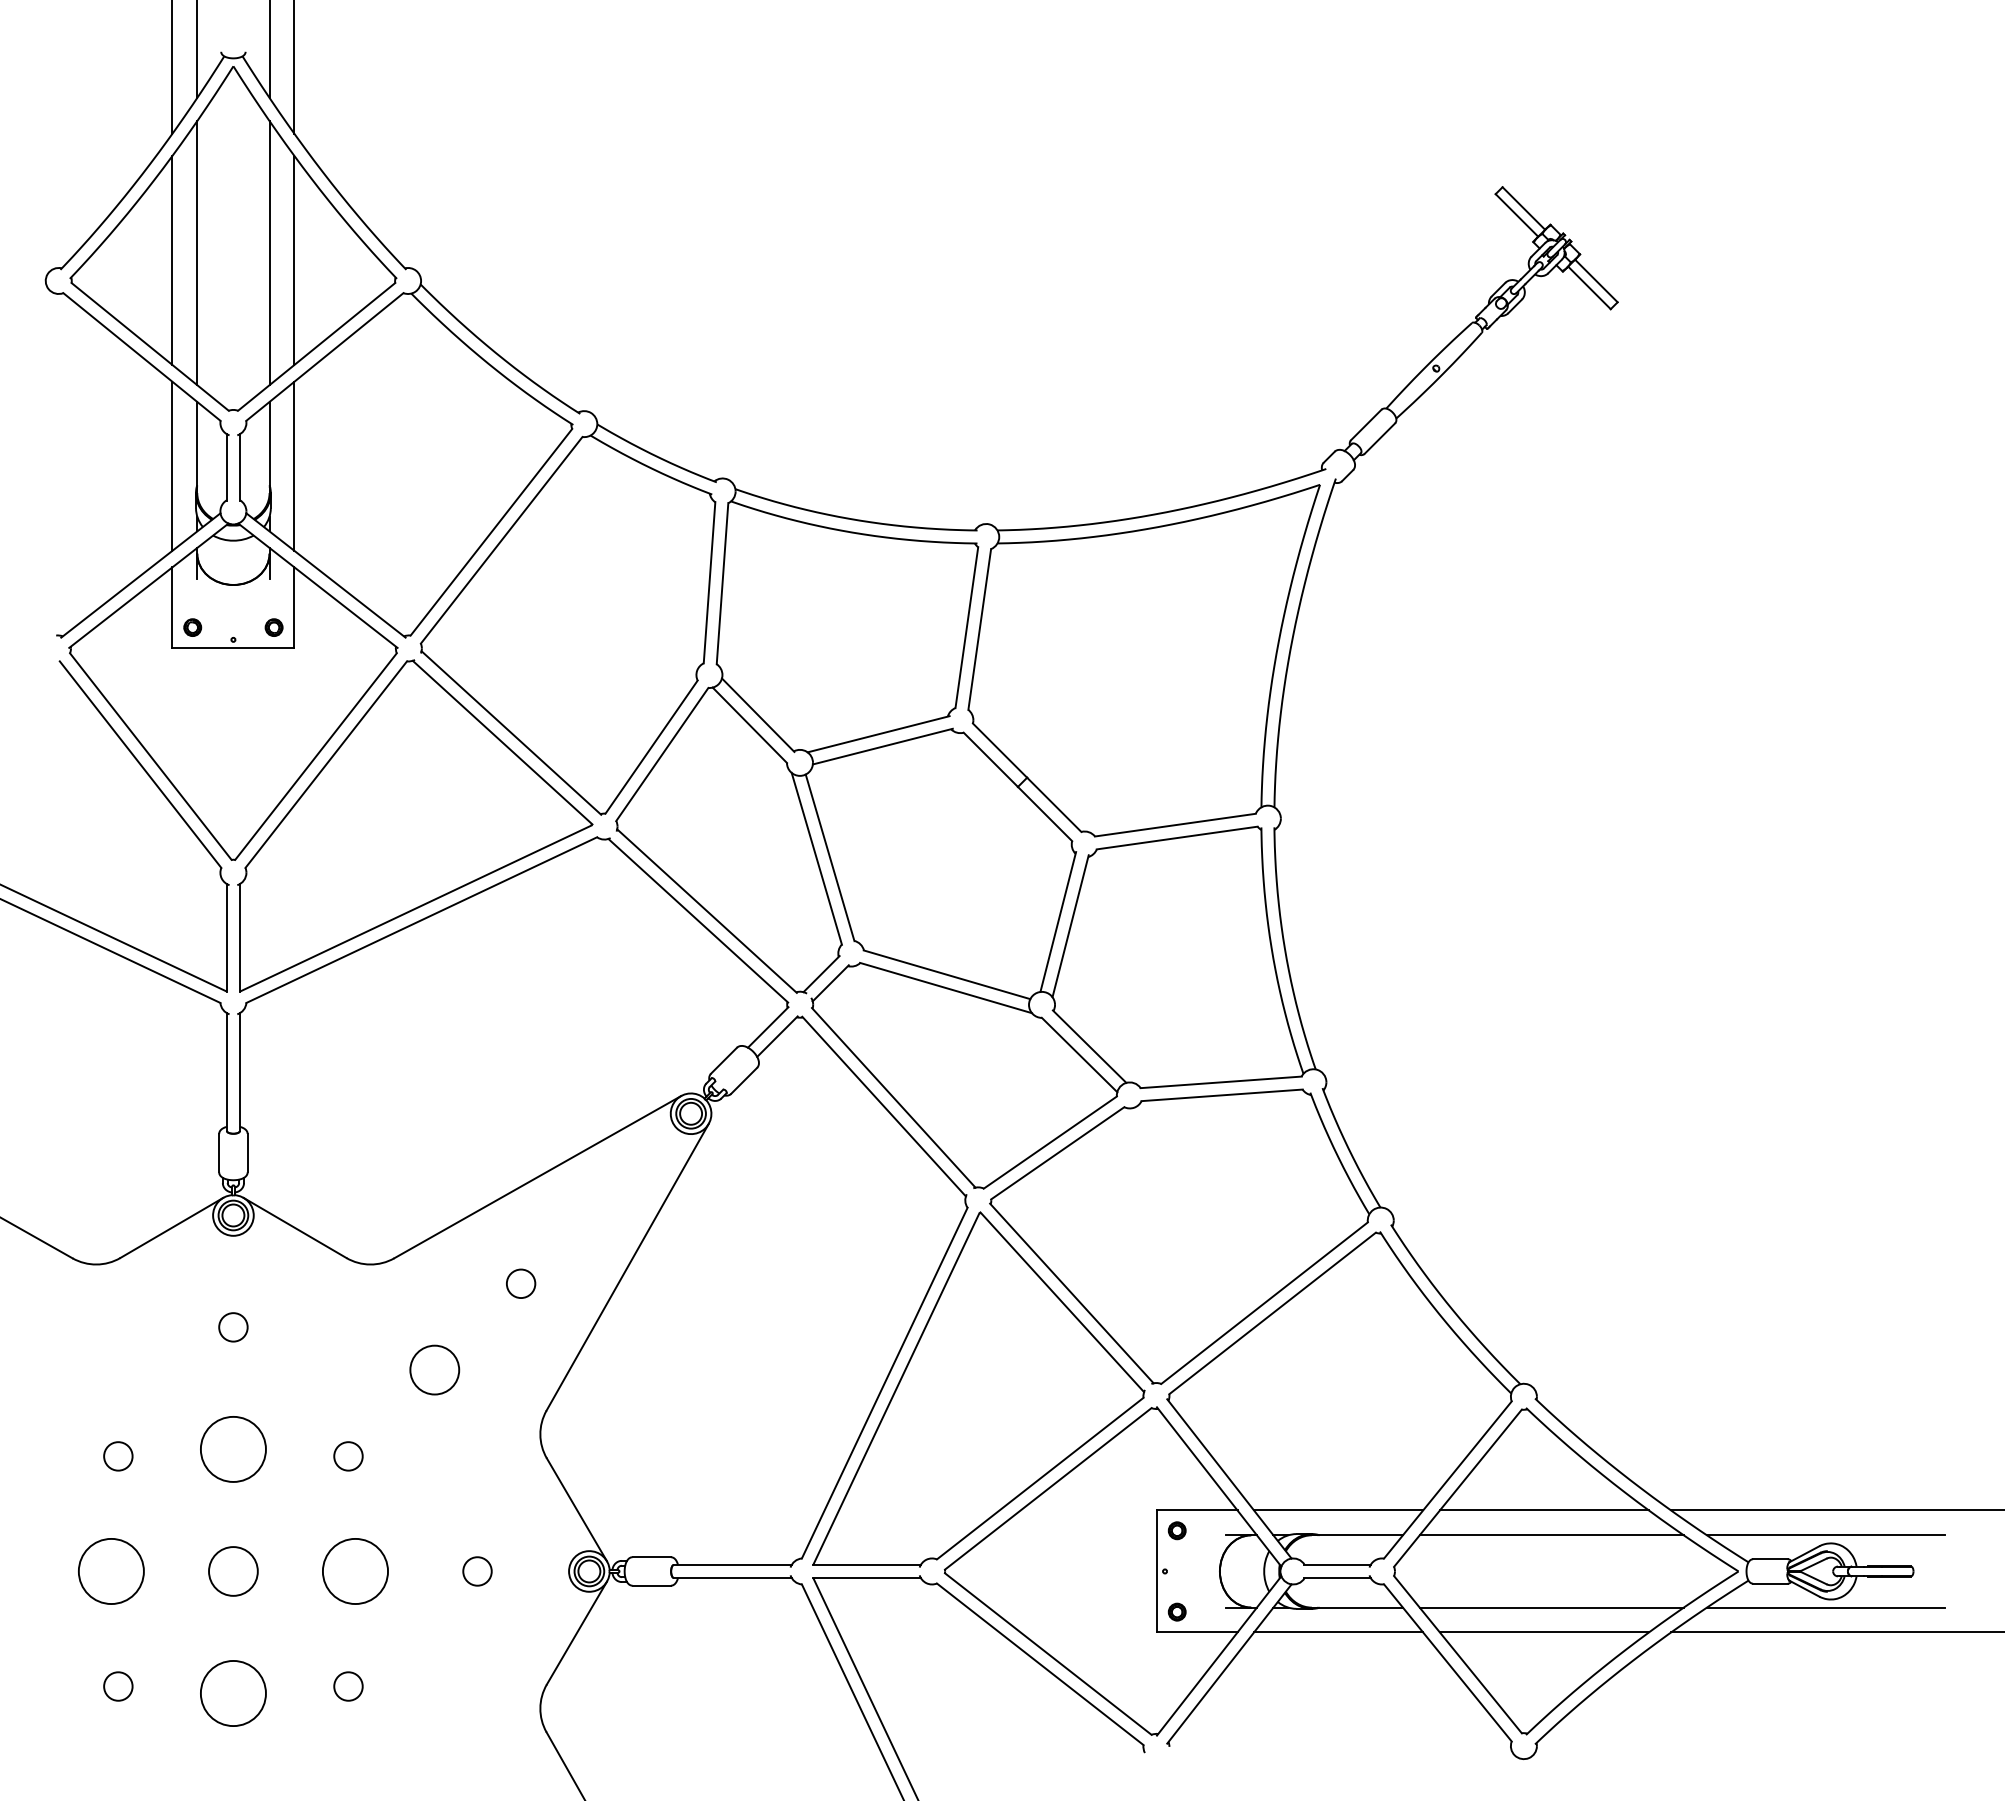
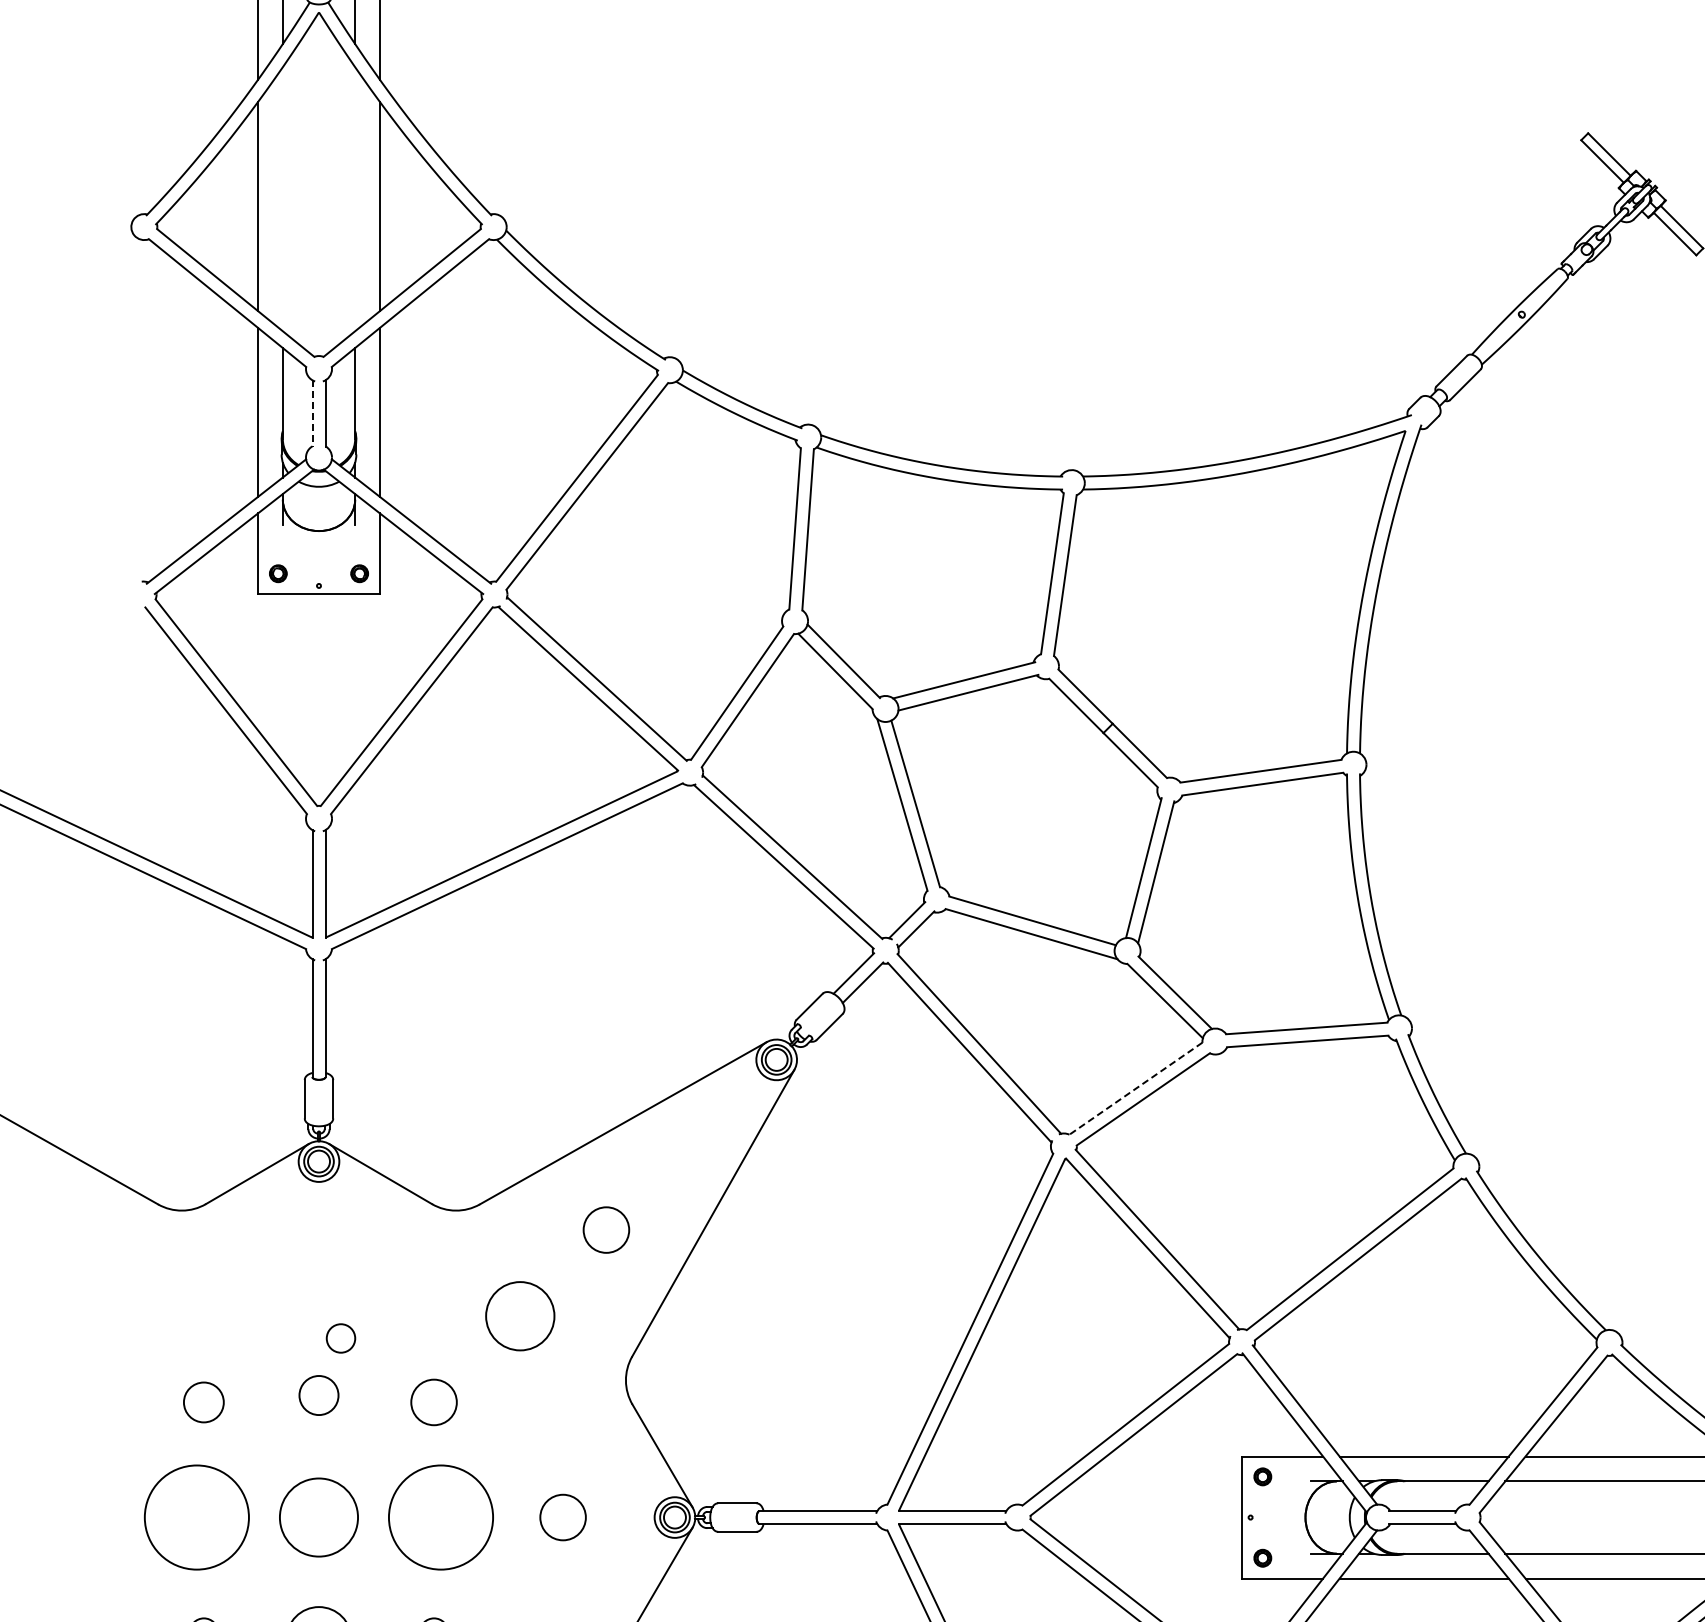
line: (197, 253) -> (283, 199), removed
line: (269, 253) -> (355, 199), removed
line: (226, 467) -> (312, 413), solid -> dashed
line: (1050, 1142) -> (1136, 1088), solid -> dashed
circle: (521, 1283) -> (607, 1229), size x1.6
circle: (233, 1327) -> (341, 1338), moved
circle: (434, 1369) -> (520, 1315), size x1.4
circle: (232, 1448) -> (318, 1394), size x0.6
circle: (118, 1456) -> (204, 1402), size x1.4
circle: (348, 1456) -> (434, 1402), size x1.6
circle: (111, 1571) -> (197, 1517), size x1.6
circle: (233, 1571) -> (319, 1517), size x1.6
circle: (355, 1571) -> (441, 1517), size x1.6
circle: (477, 1571) -> (563, 1517), size x1.6

